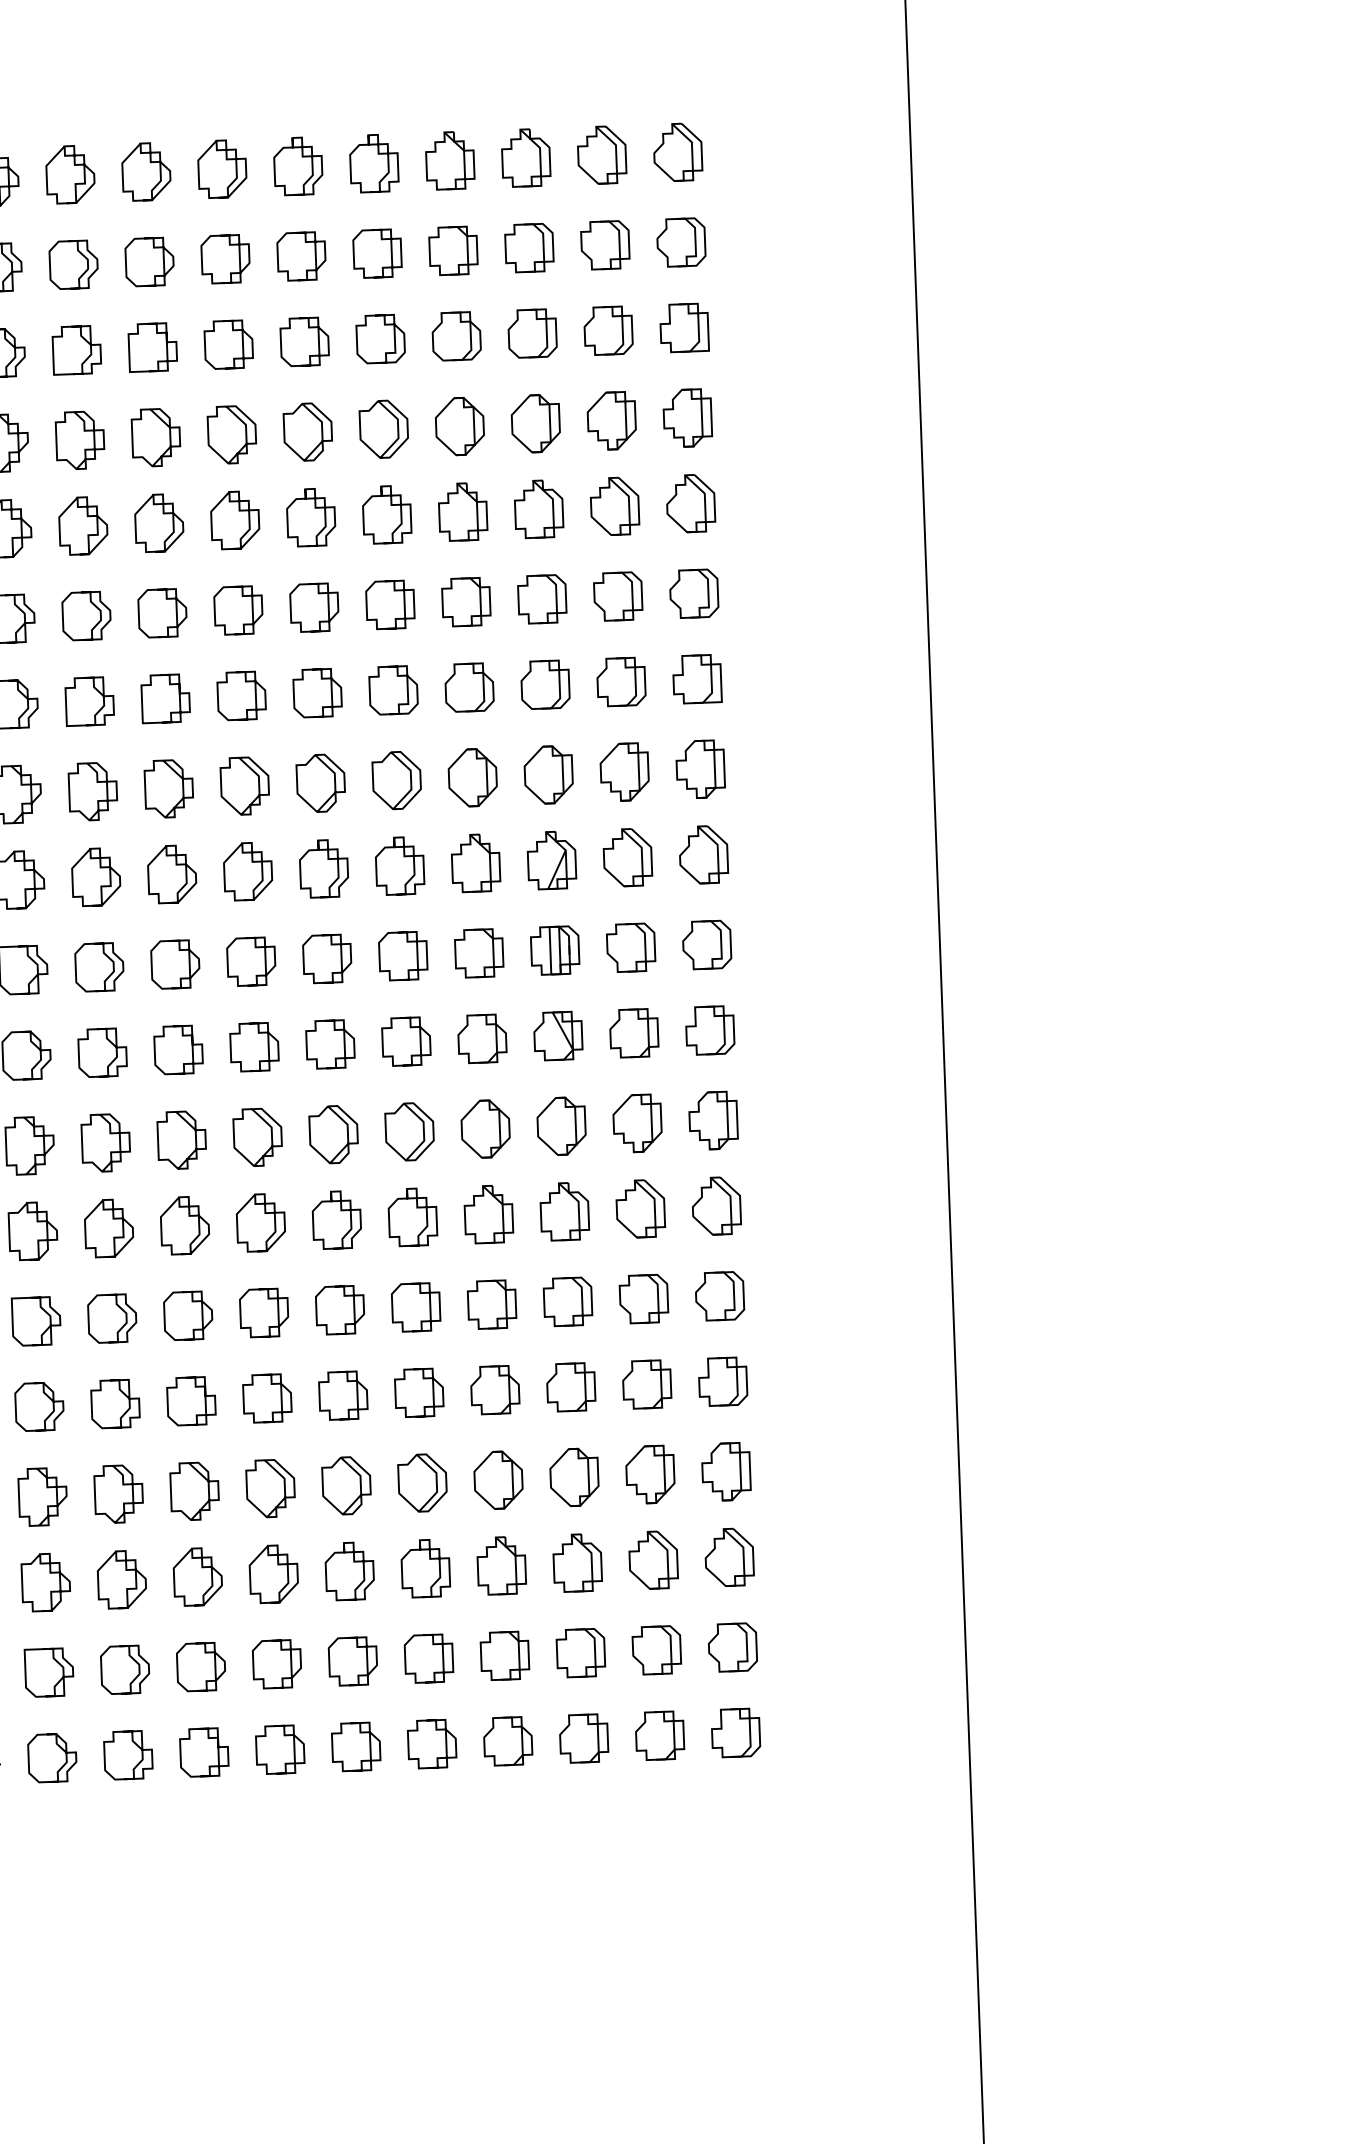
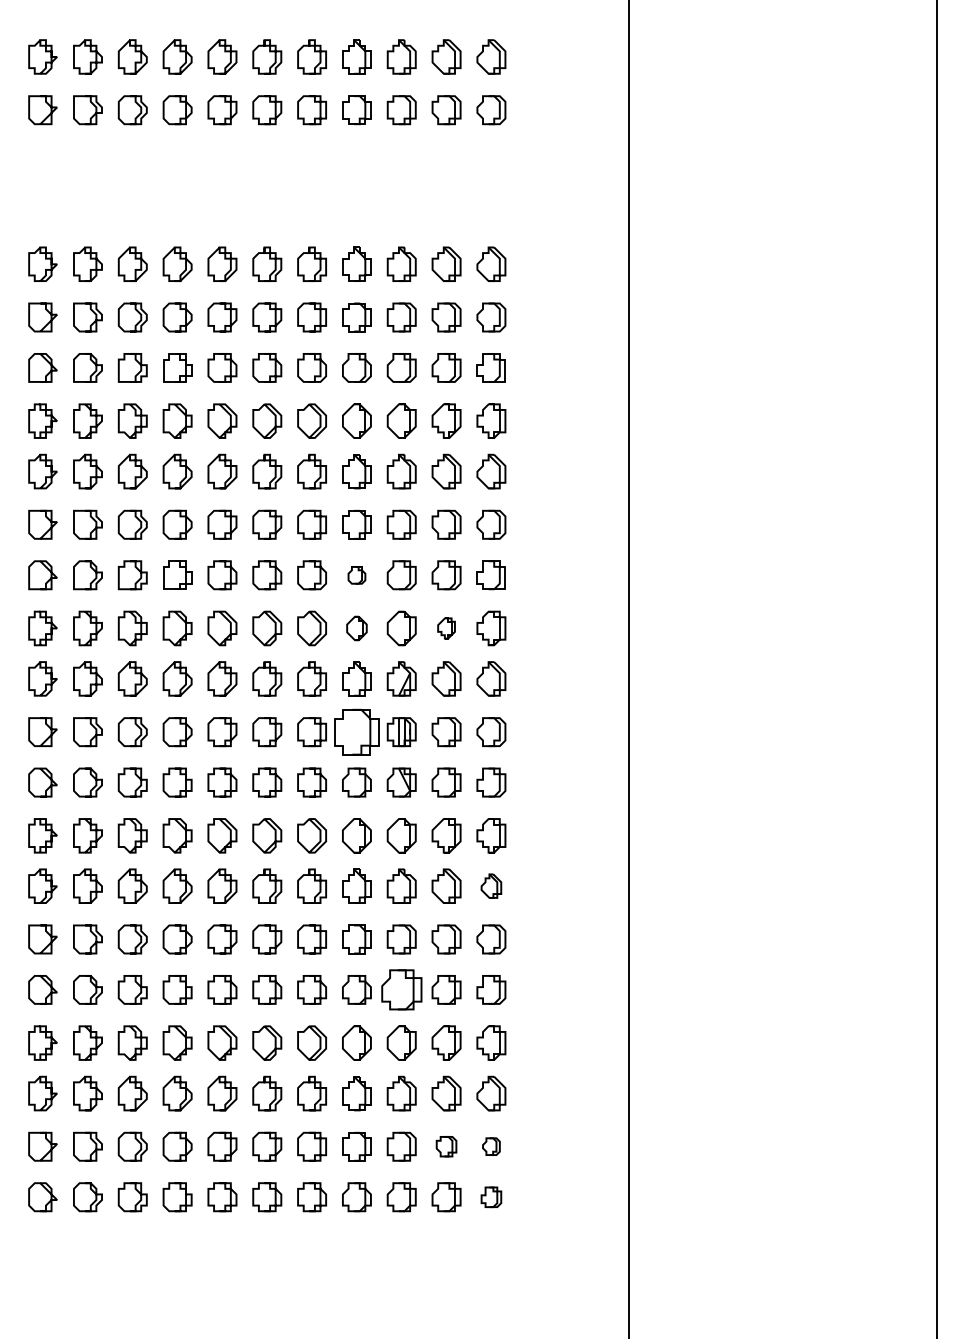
part: (468, 688) -> (356, 575), size x0.6
part: (624, 772) -> (446, 628), size x0.6
part: (472, 777) -> (356, 628), size x0.7
part: (478, 952) -> (356, 731), size x1.6
part: (716, 1204) -> (491, 885), size x0.7
part: (570, 1386) -> (401, 989), size x1.4
part: (732, 1647) -> (491, 1146), size x0.6
part: (656, 1649) -> (446, 1146), size x0.7
part: (736, 1733) -> (491, 1197), size x0.7

